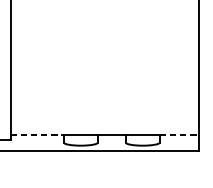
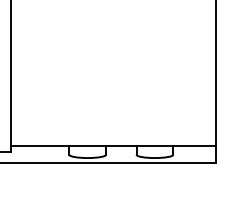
line: (37, 135) -> (40, 146), dashed -> solid
line: (180, 135) -> (195, 146), dashed -> solid

